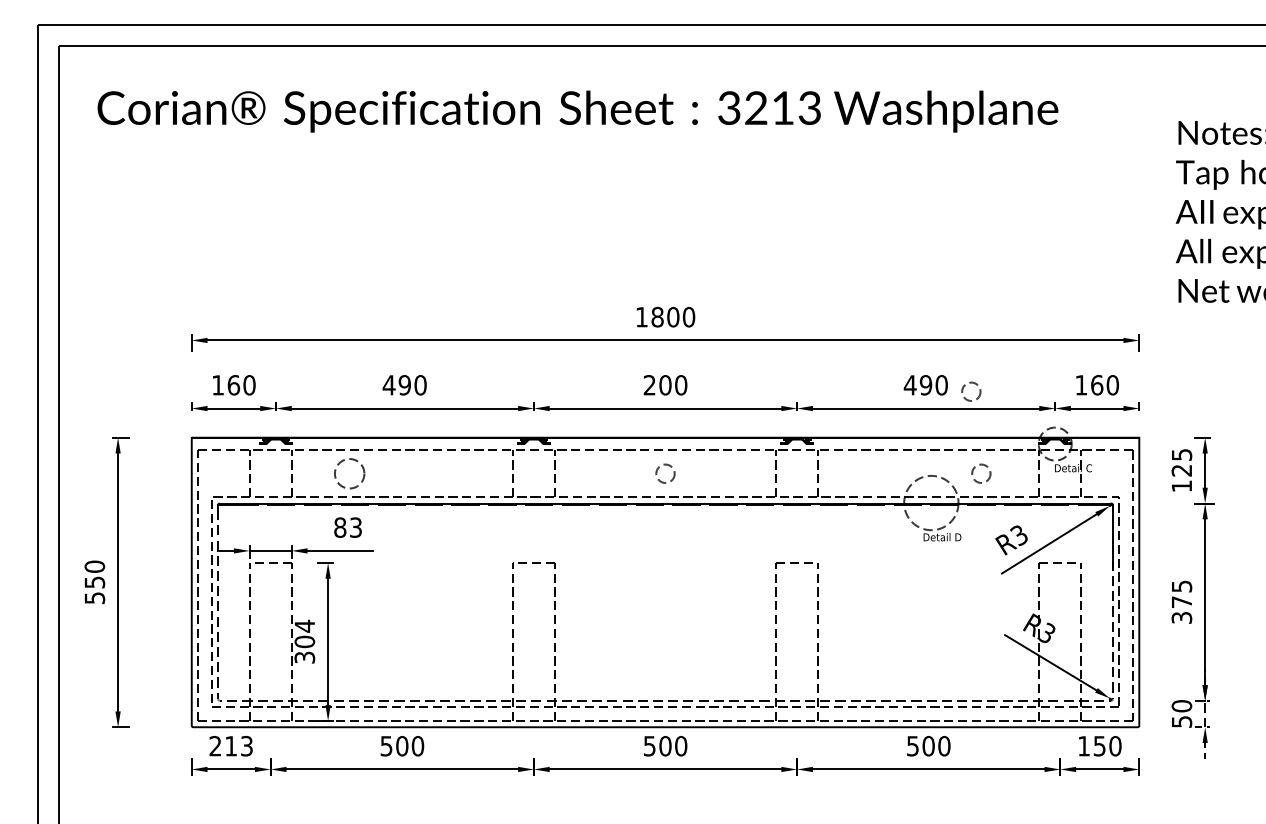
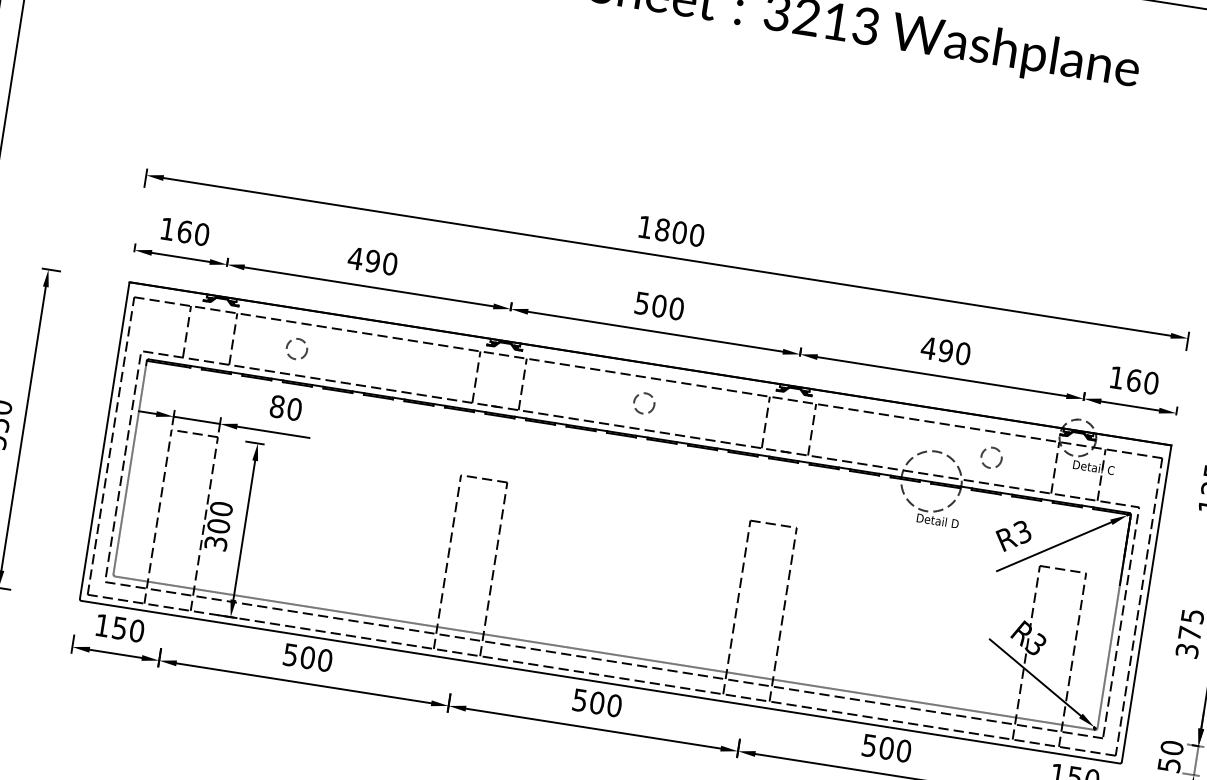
text: (649, 385) -> (641, 303), 200 -> 500
circle: (971, 391) -> (994, 365), removed
circle: (349, 473) -> (296, 348), size x0.62
text: (355, 527) -> (294, 409), 83 -> 80
text: (304, 625) -> (221, 508), 304 -> 300
text: (231, 745) -> (120, 627), 213 -> 150

